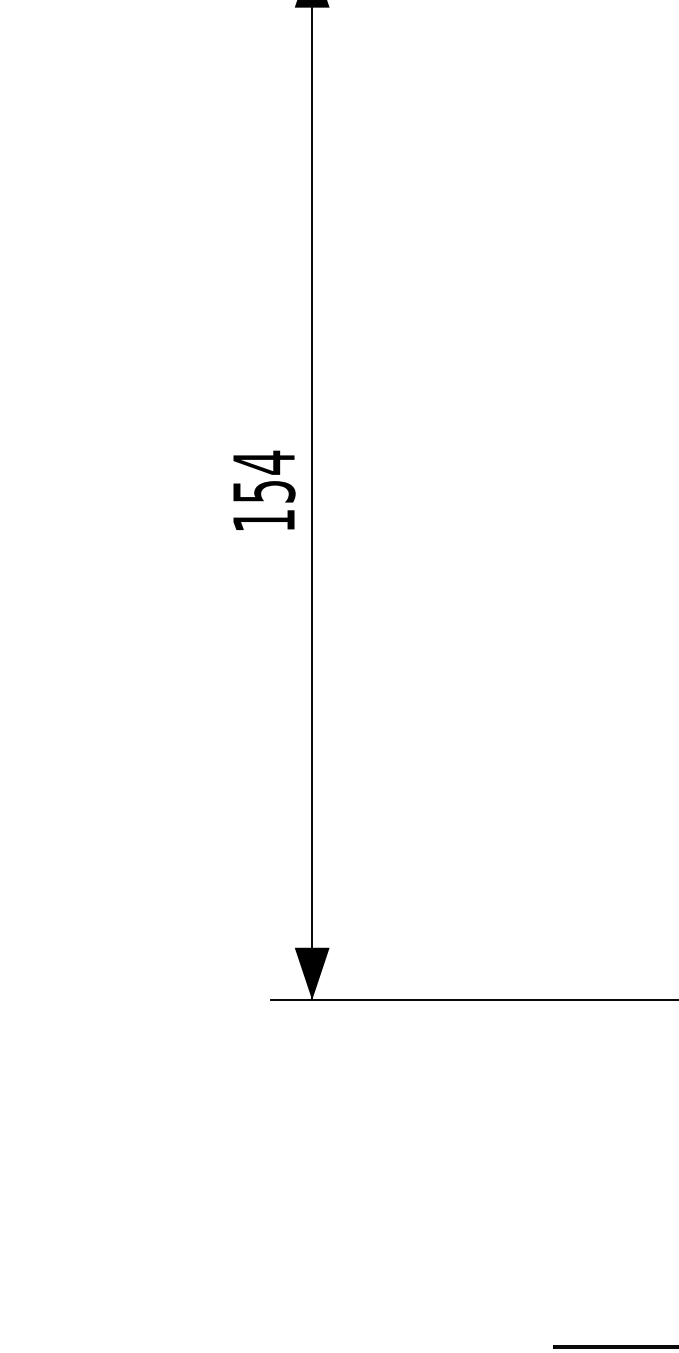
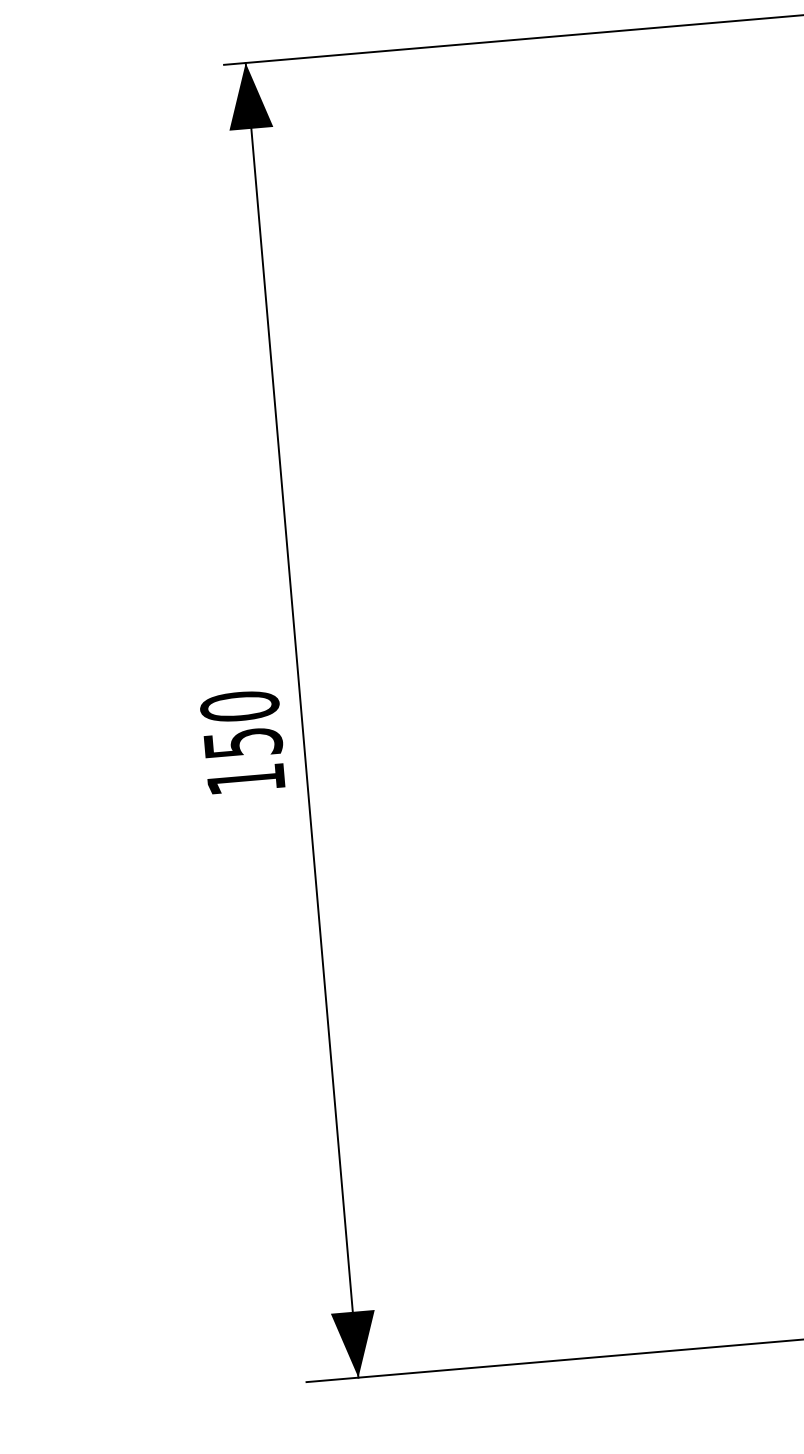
text: (263, 462) -> (239, 706), 154 -> 150

